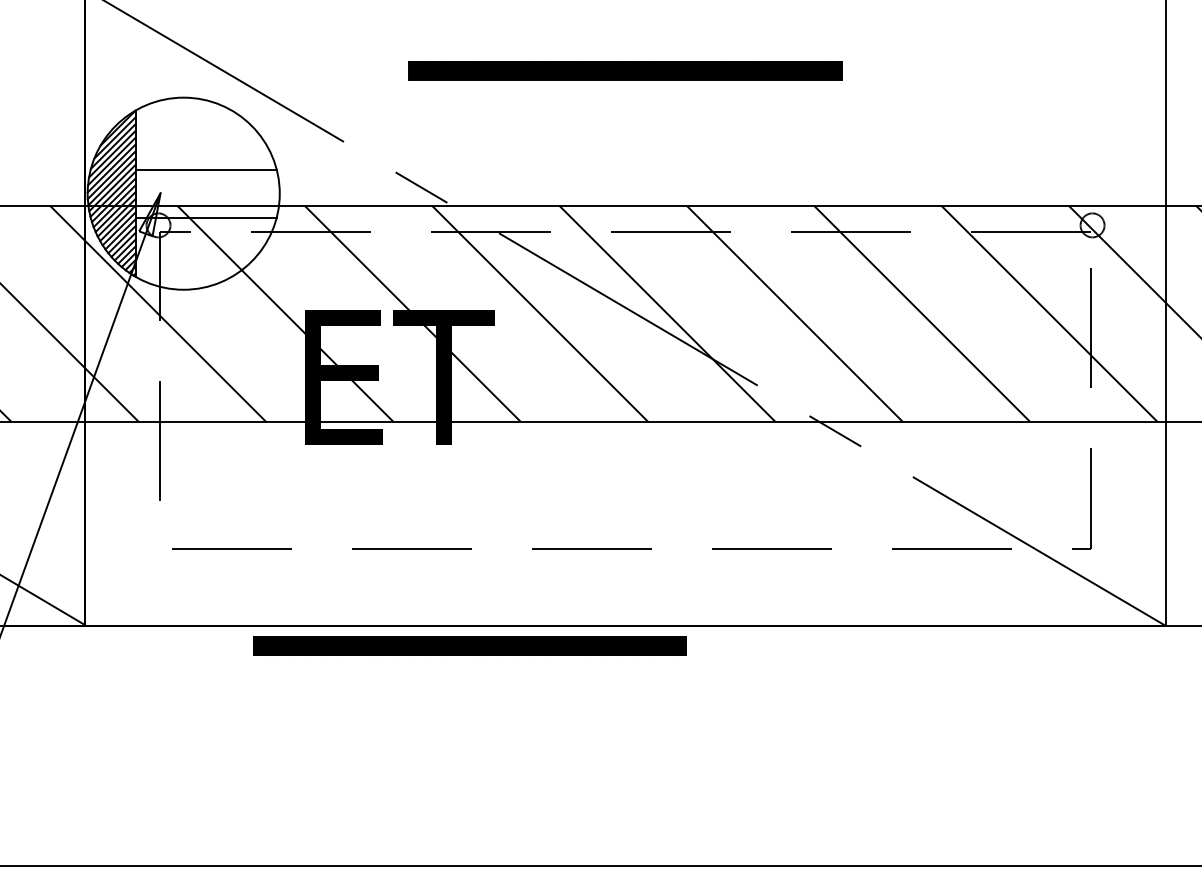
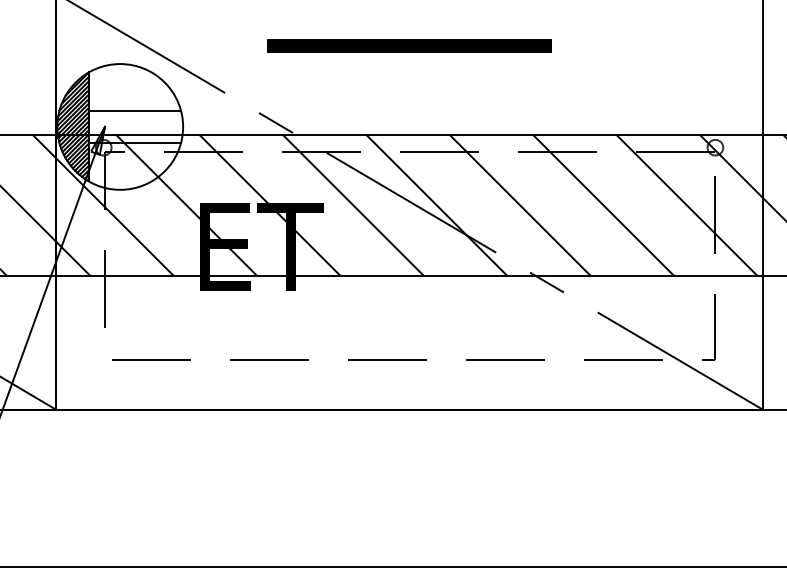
part: (469, 645) -> (307, 422), removed

